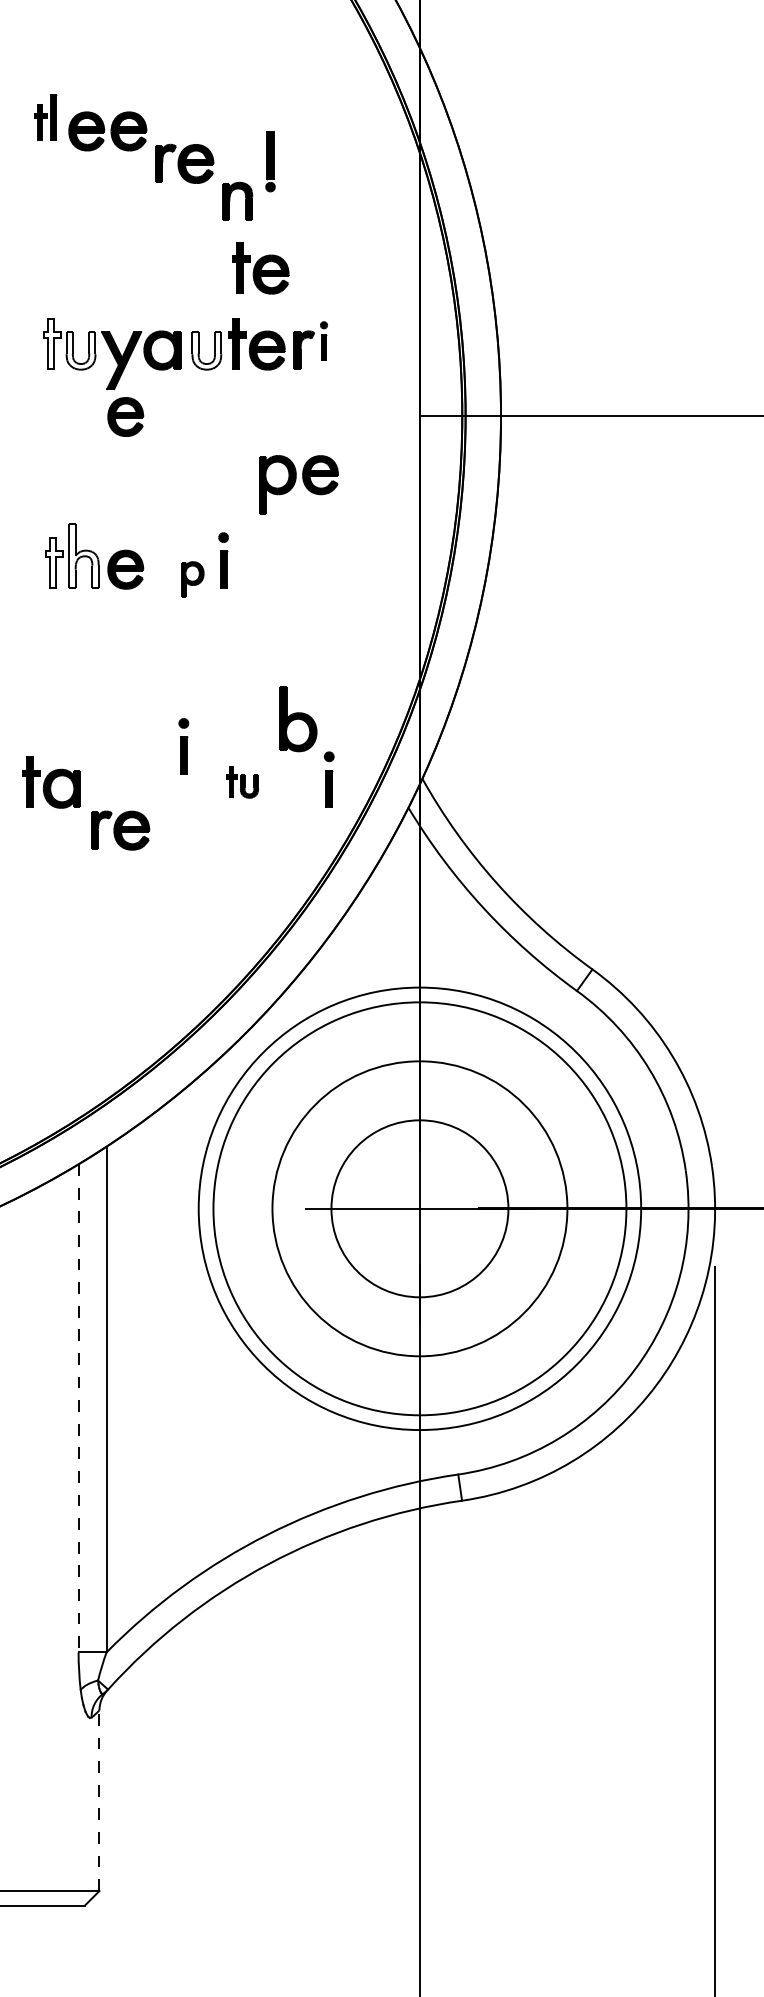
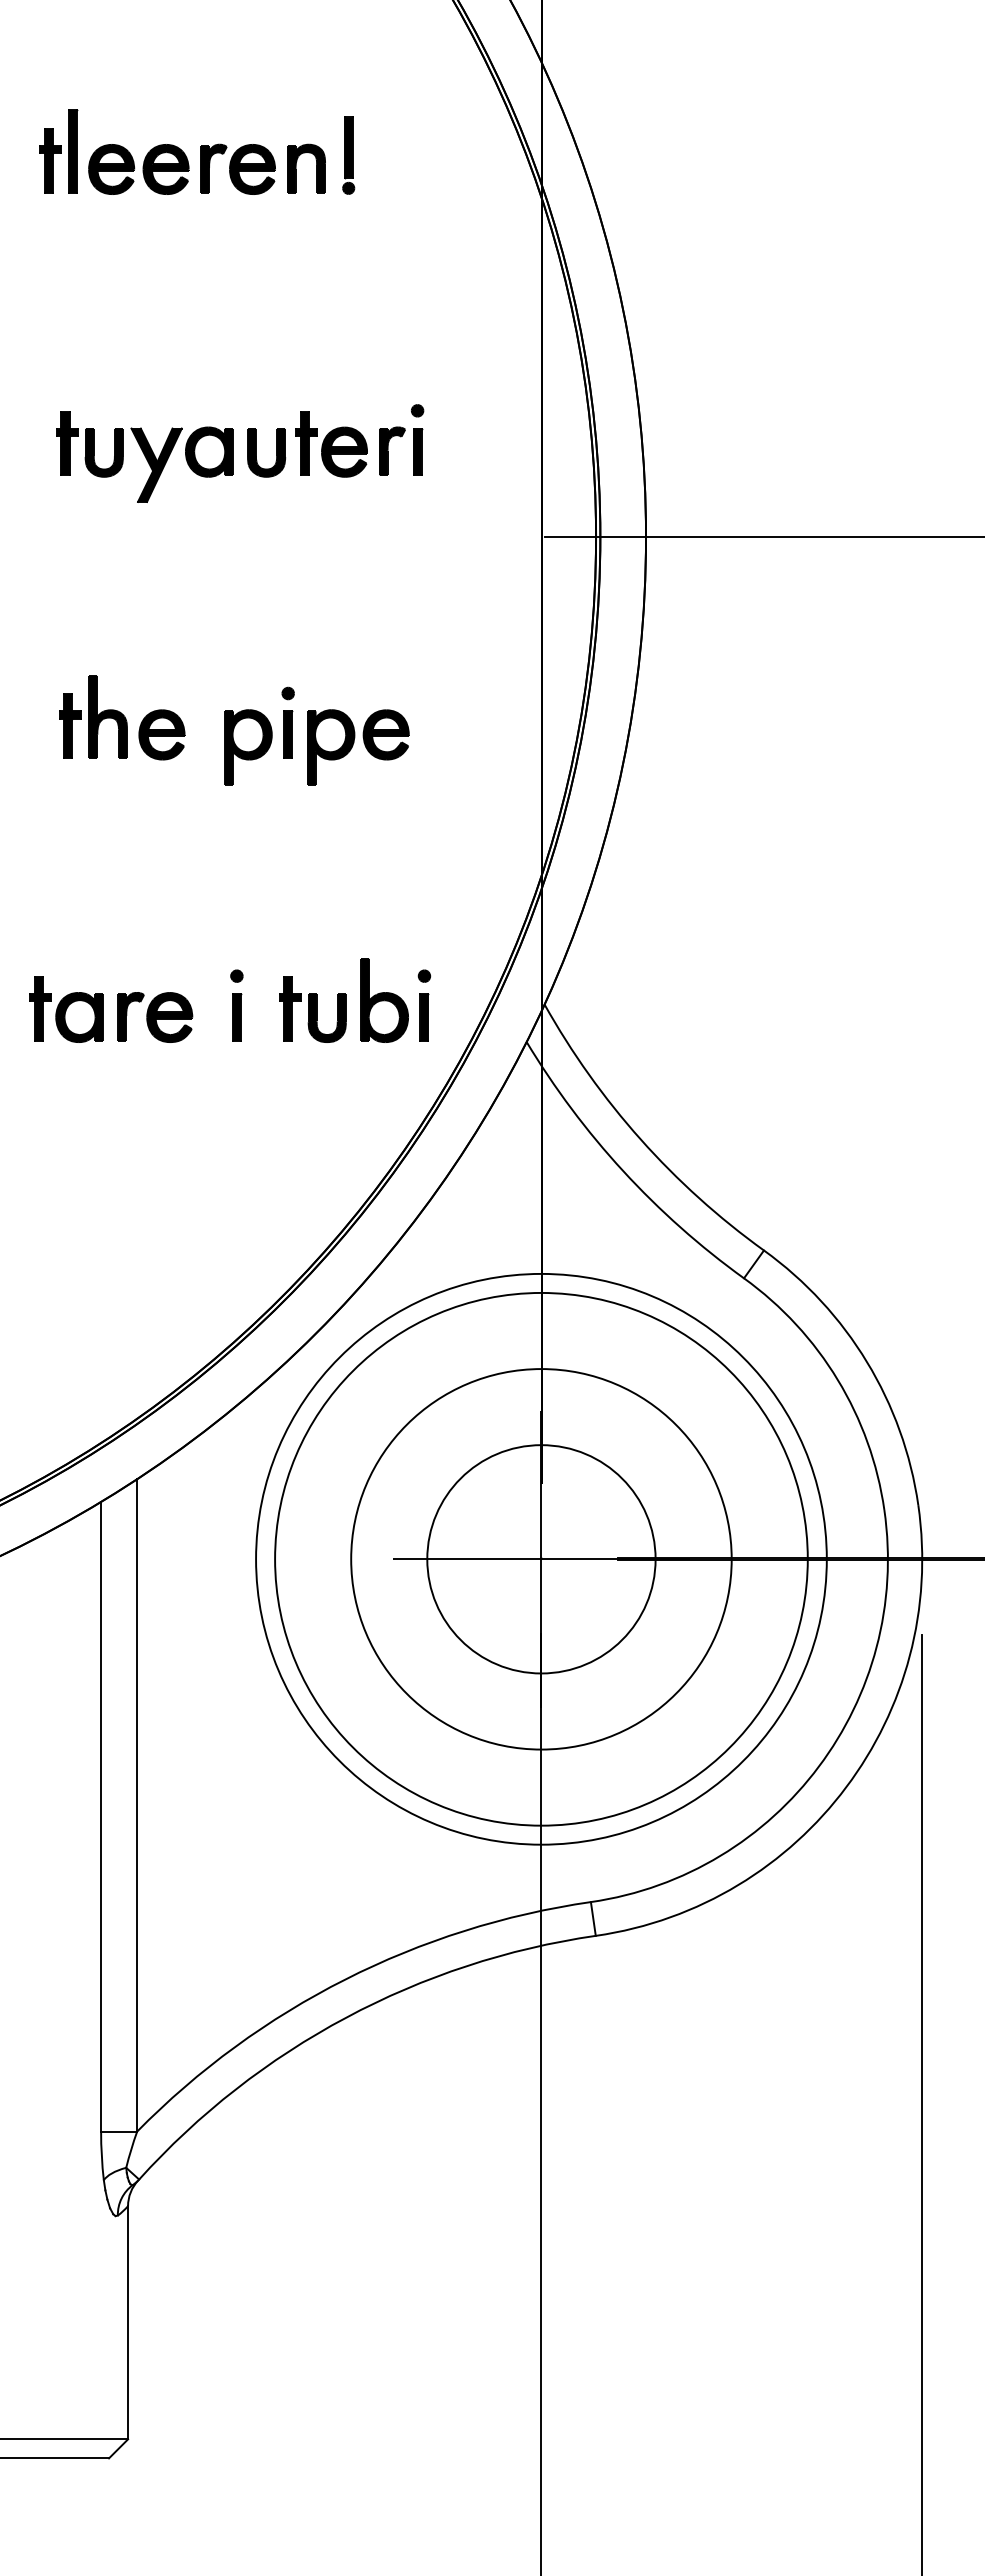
part: (45, 117) -> (58, 151), size x1.43
part: (270, 161) -> (348, 155), moved
part: (184, 163) -> (237, 168), moved
part: (230, 201) -> (296, 168), moved
part: (261, 268) -> (336, 346), removed
part: (323, 340) -> (417, 439), size x1.43
fill: (51, 343) -> (66, 443), added
fill: (80, 350) -> (103, 452), added
fill: (206, 350) -> (266, 452), added
part: (125, 416) -> (161, 537), removed
part: (299, 484) -> (358, 747), moved
fill: (83, 555) -> (107, 716), added
fill: (54, 563) -> (69, 726), added
part: (192, 579) -> (248, 747), size x1.67
part: (298, 719) -> (384, 1000), moved
part: (183, 746) -> (236, 1005), moved
part: (242, 782) -> (312, 1009), size x1.67
part: (120, 830) -> (155, 1017), moved
line: (78, 1408) -> (101, 1816), dashed -> solid
line: (99, 1800) -> (128, 2322), dashed -> solid

